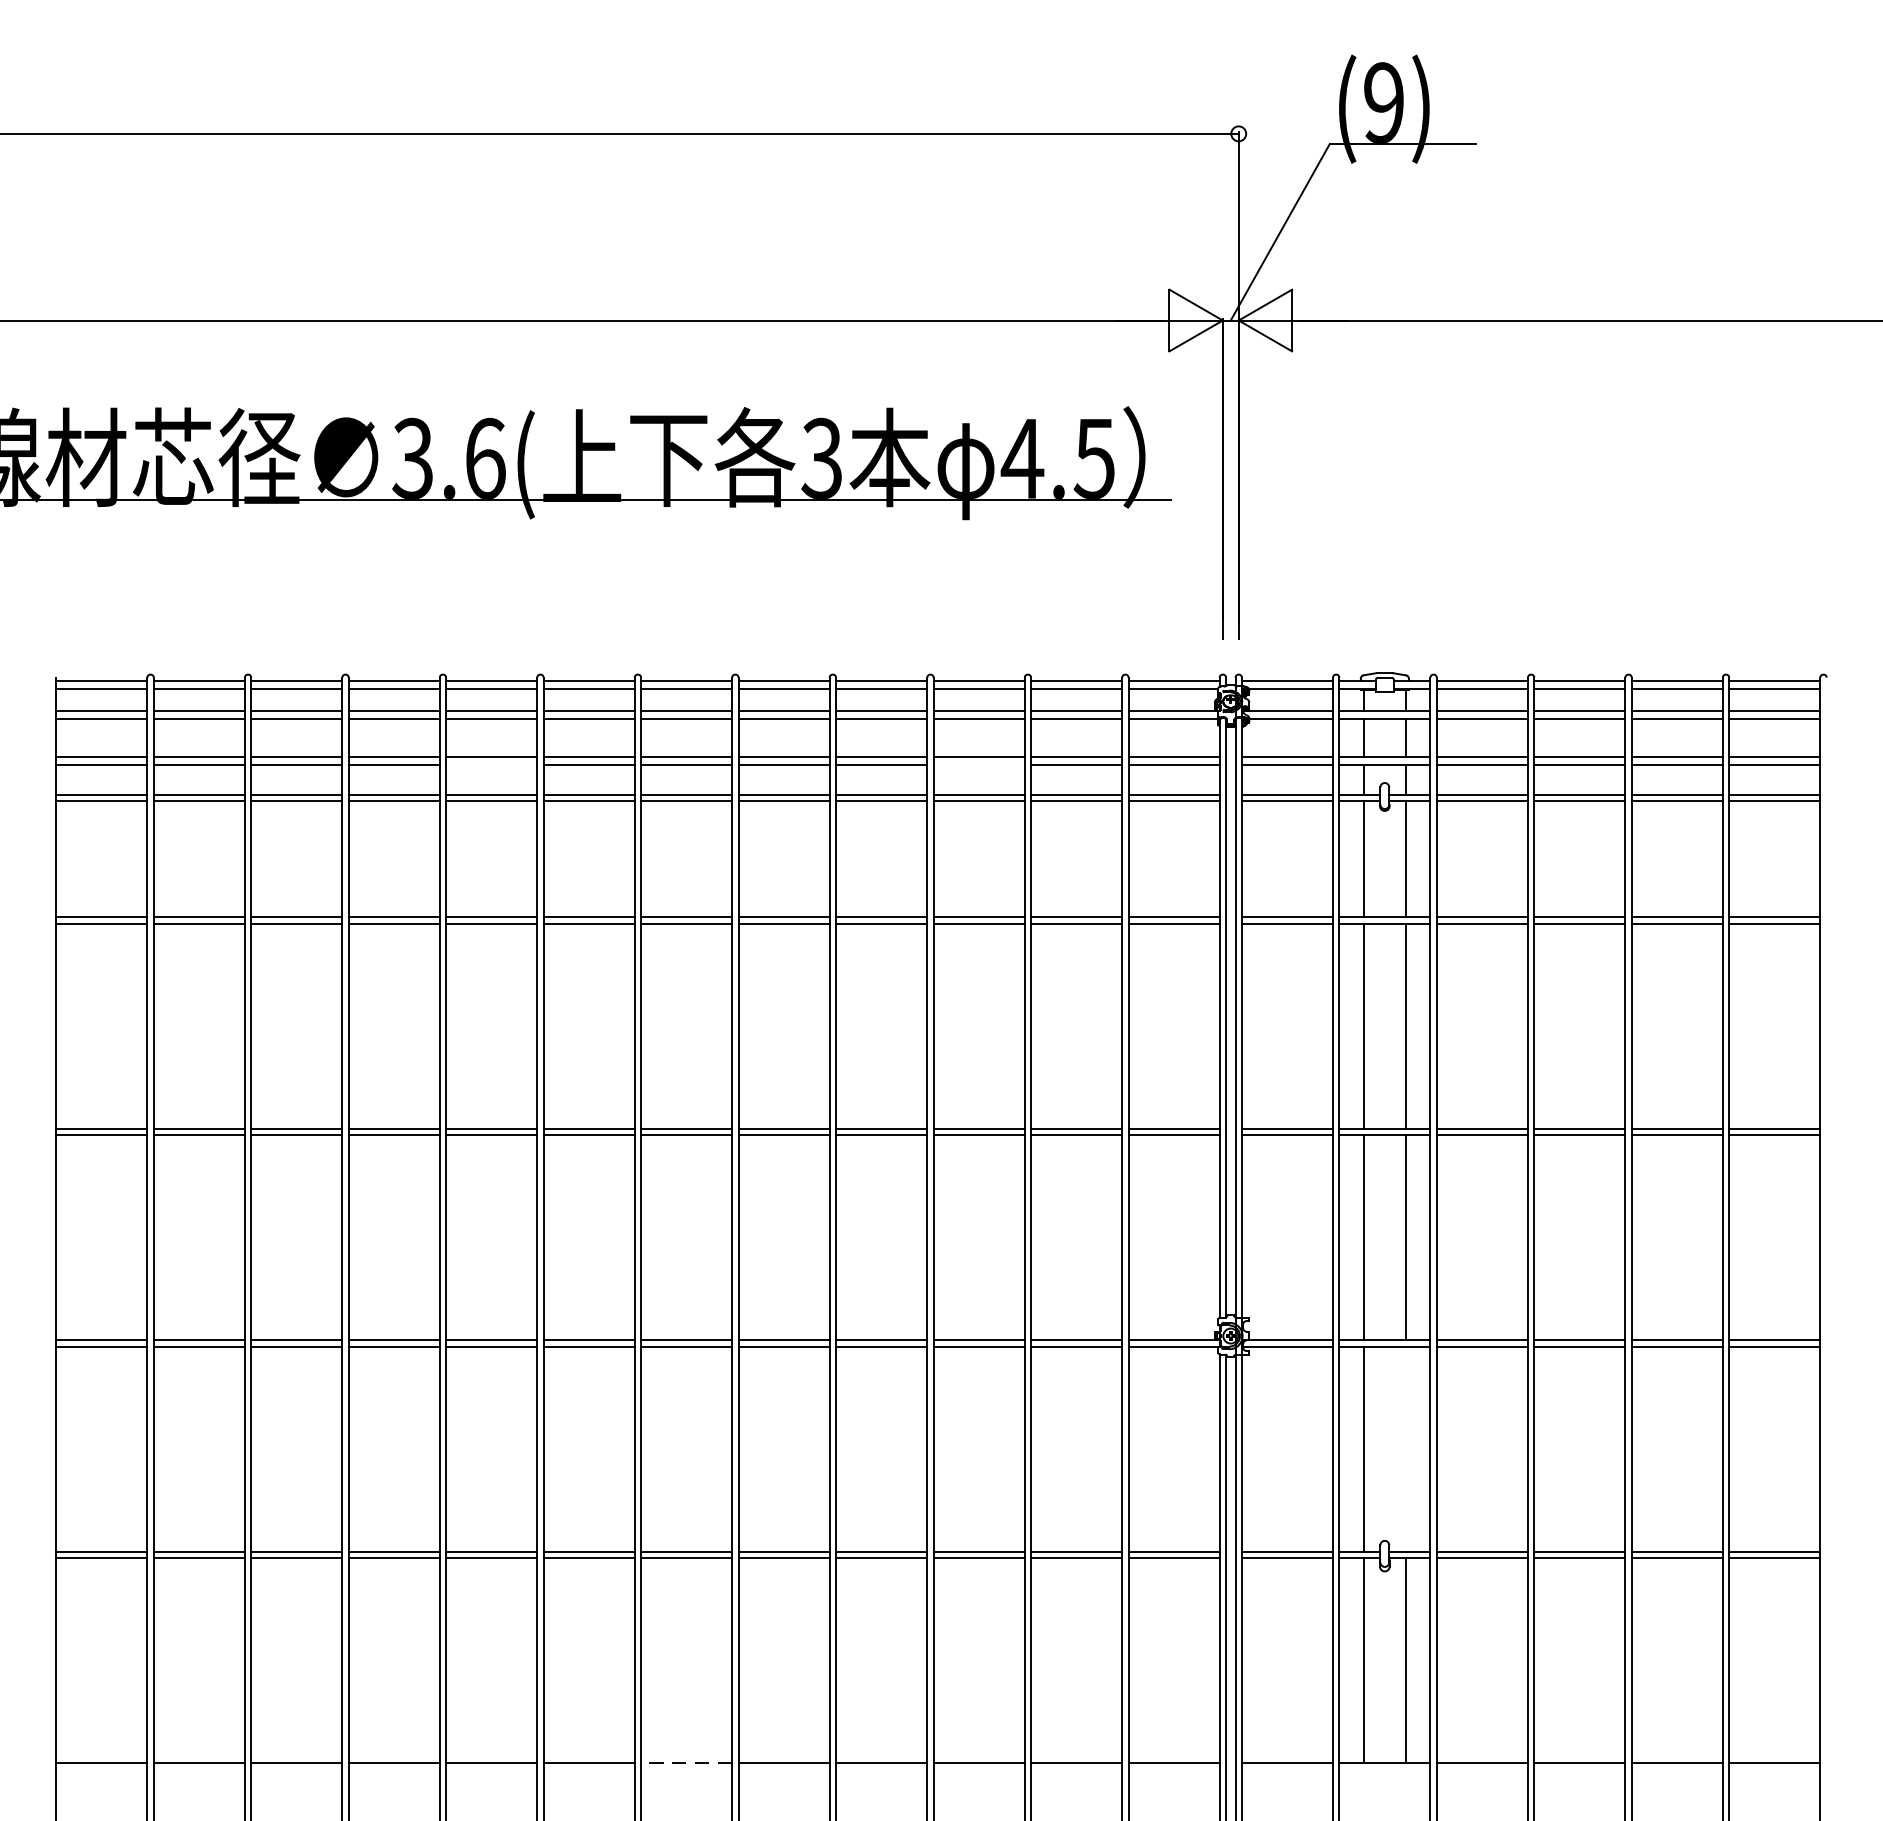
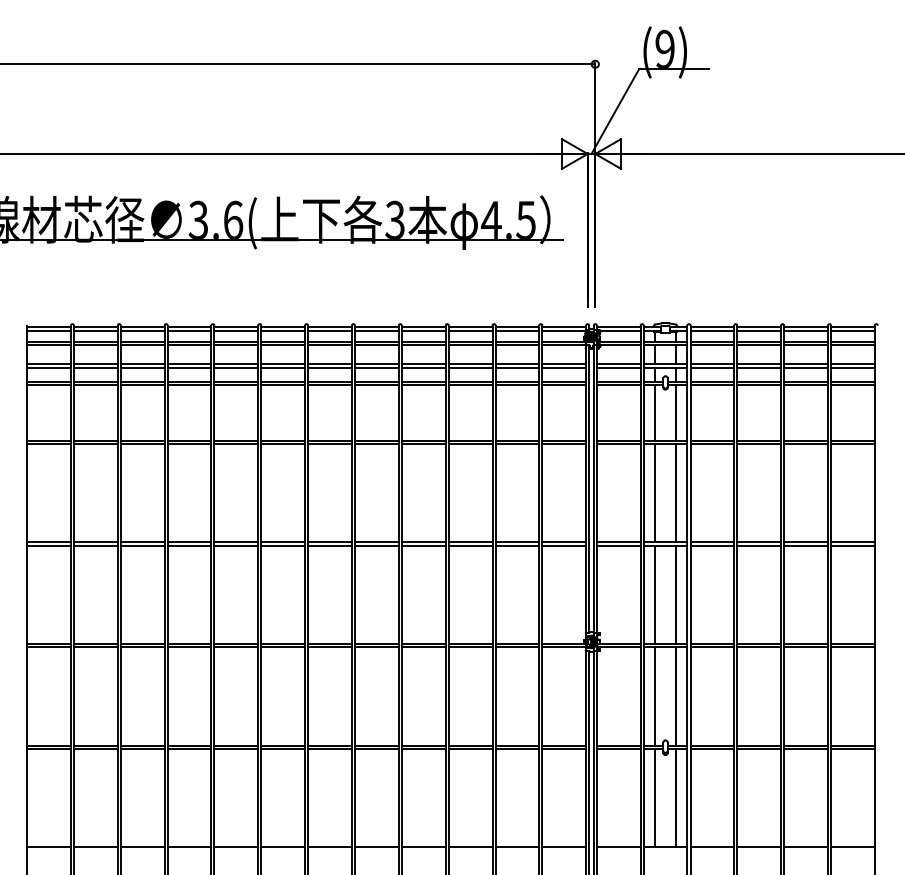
line: (491, 764) -> (236, 367), added
line: (978, 764) -> (470, 367), added
line: (1405, 1449) -> (675, 696), added
line: (687, 1763) -> (330, 847), dashed -> solid

